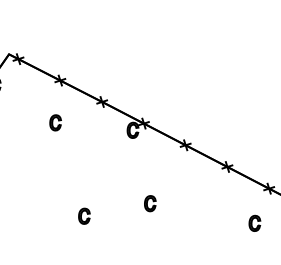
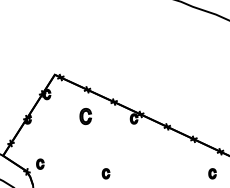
part: (55, 121) -> (85, 115), size x1.6
part: (149, 202) -> (146, 163), removed

